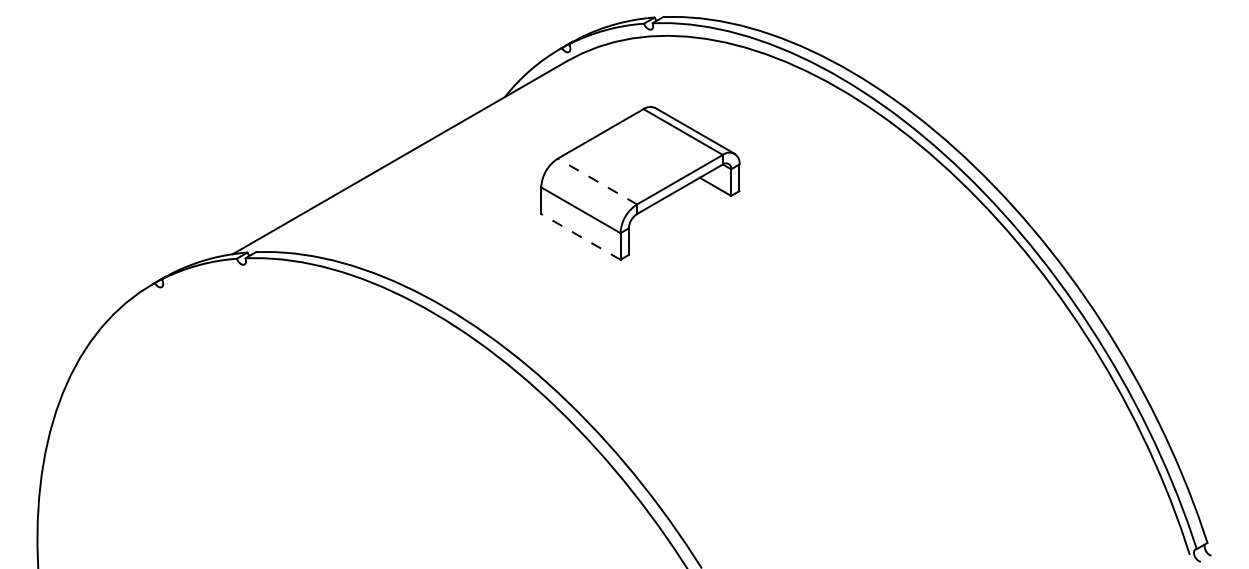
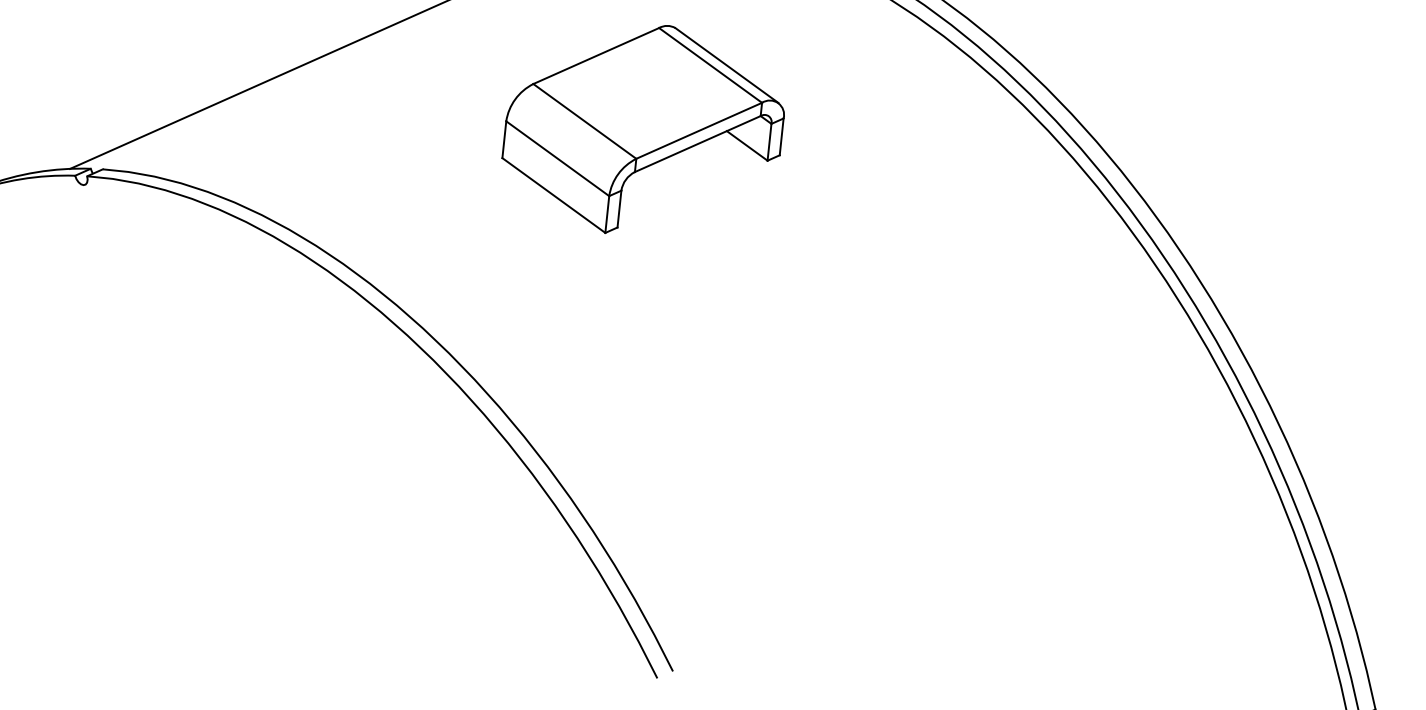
line: (597, 181) -> (584, 121), dashed -> solid
line: (580, 236) -> (553, 194), dashed -> solid

